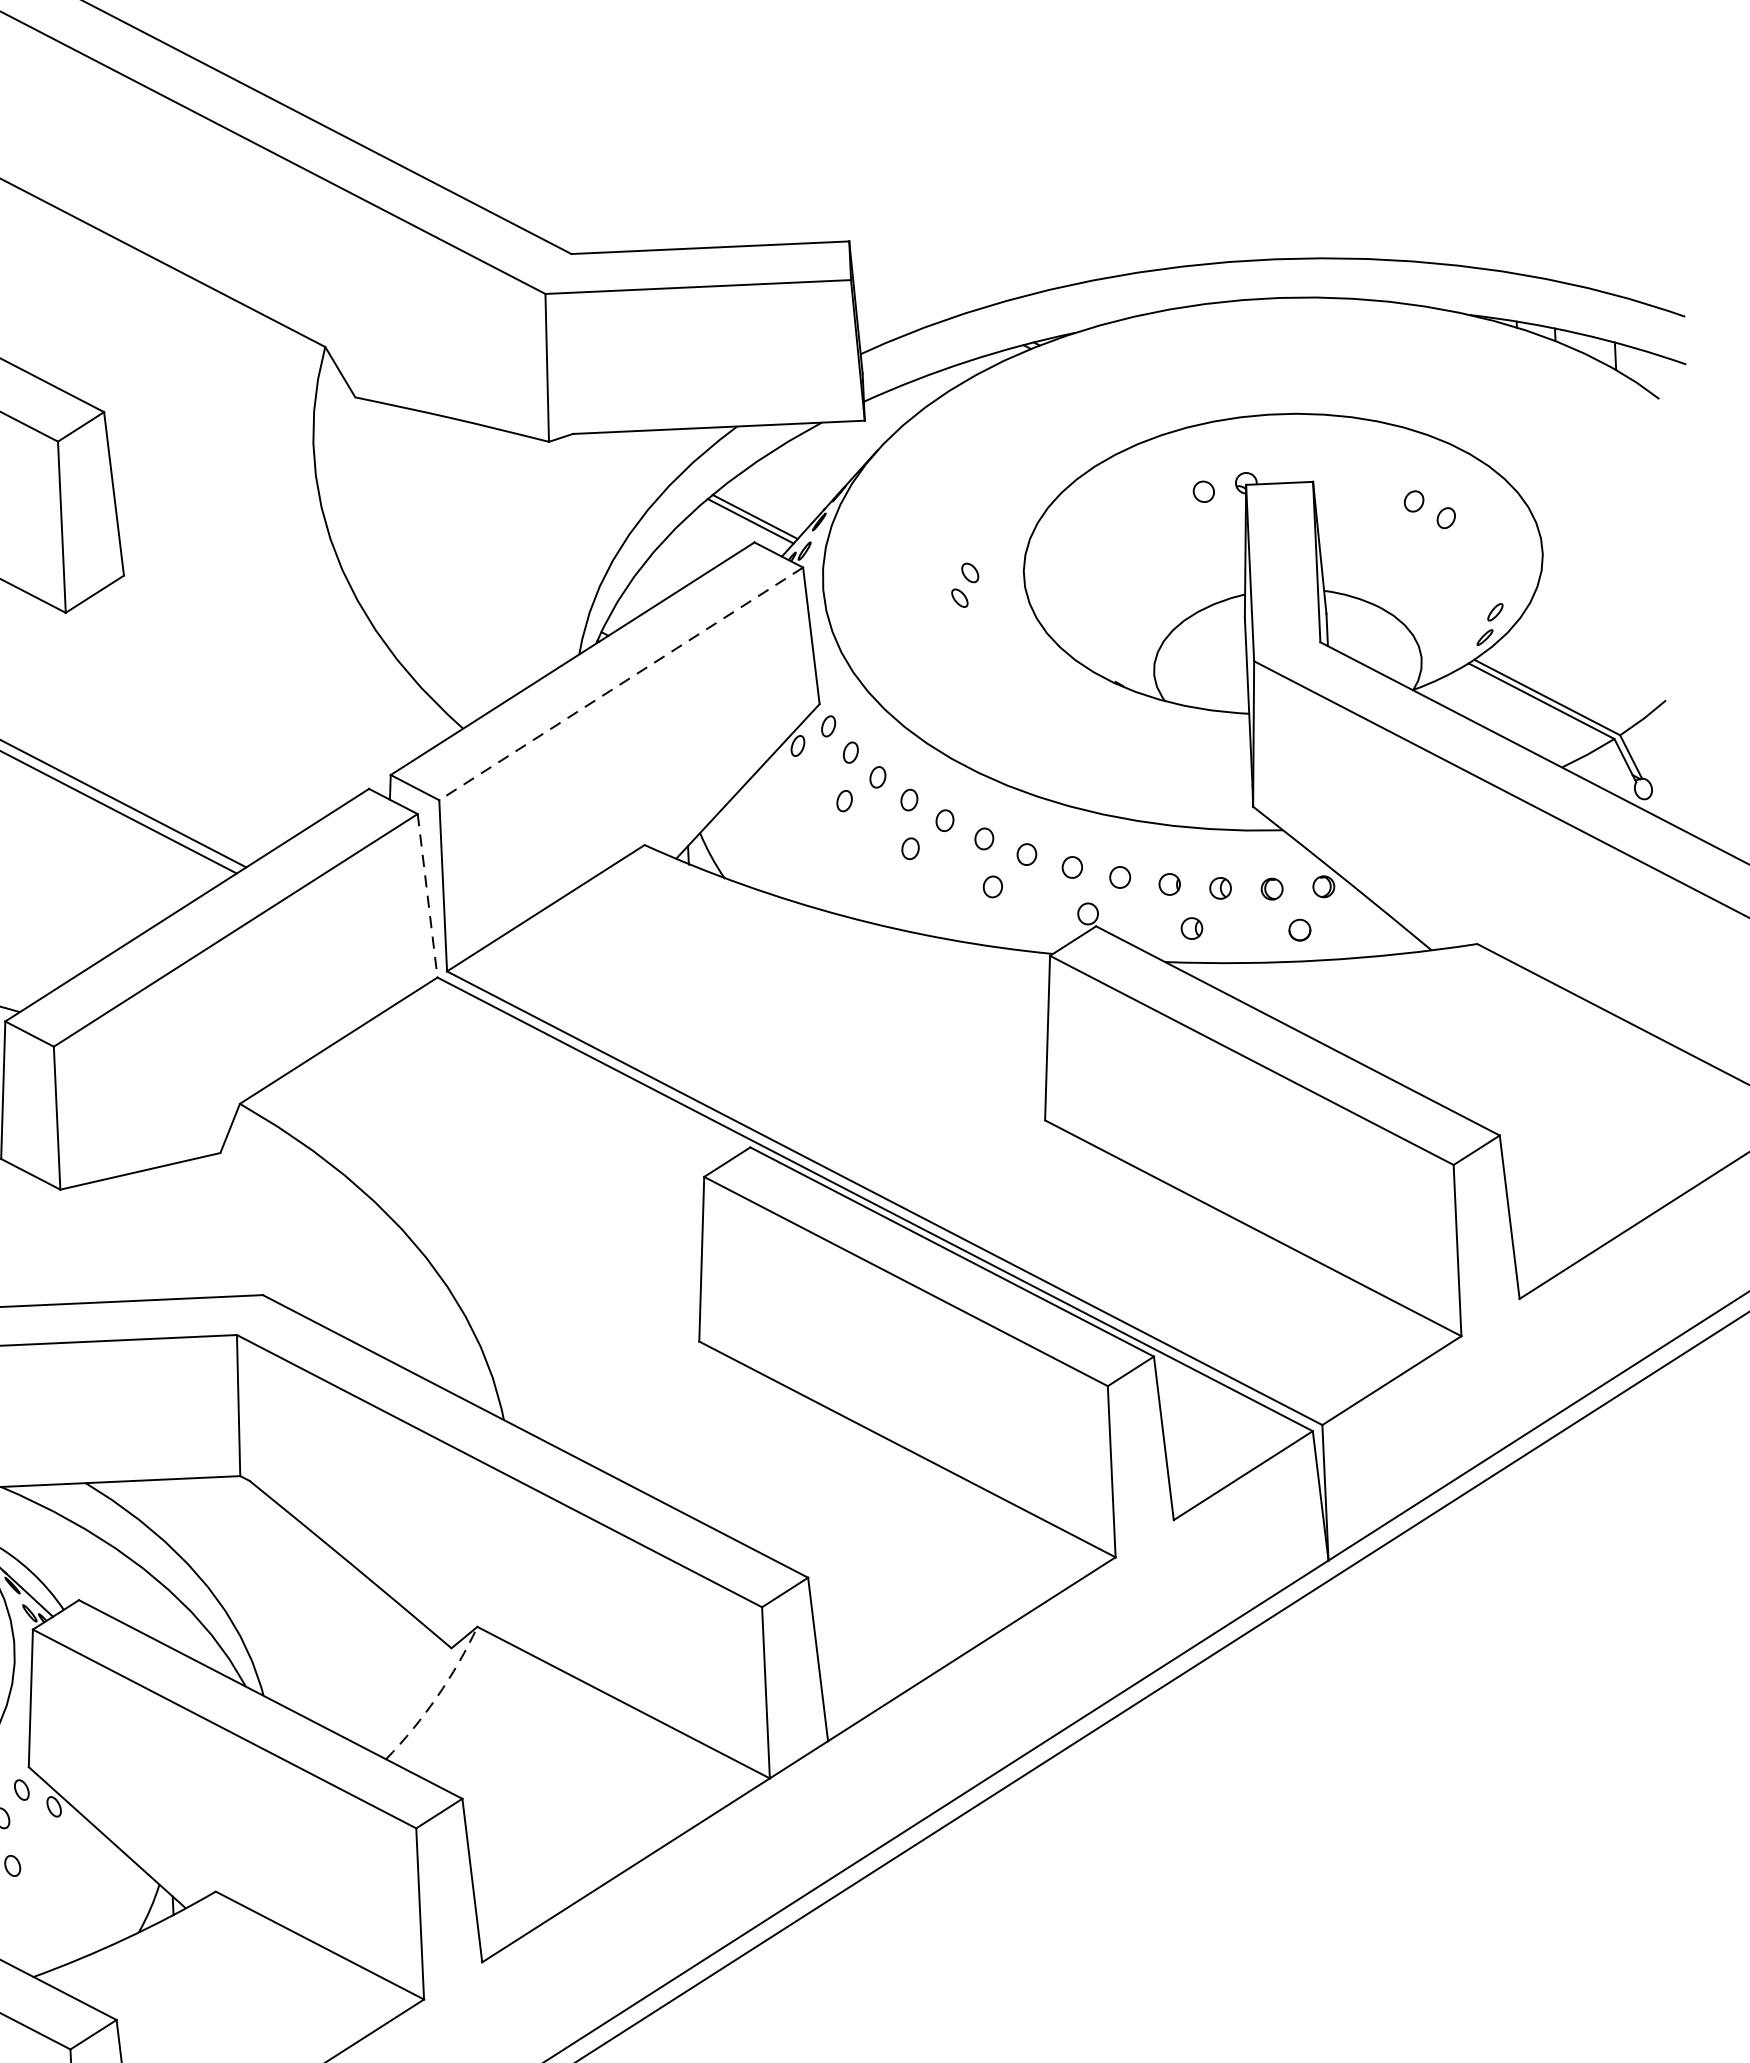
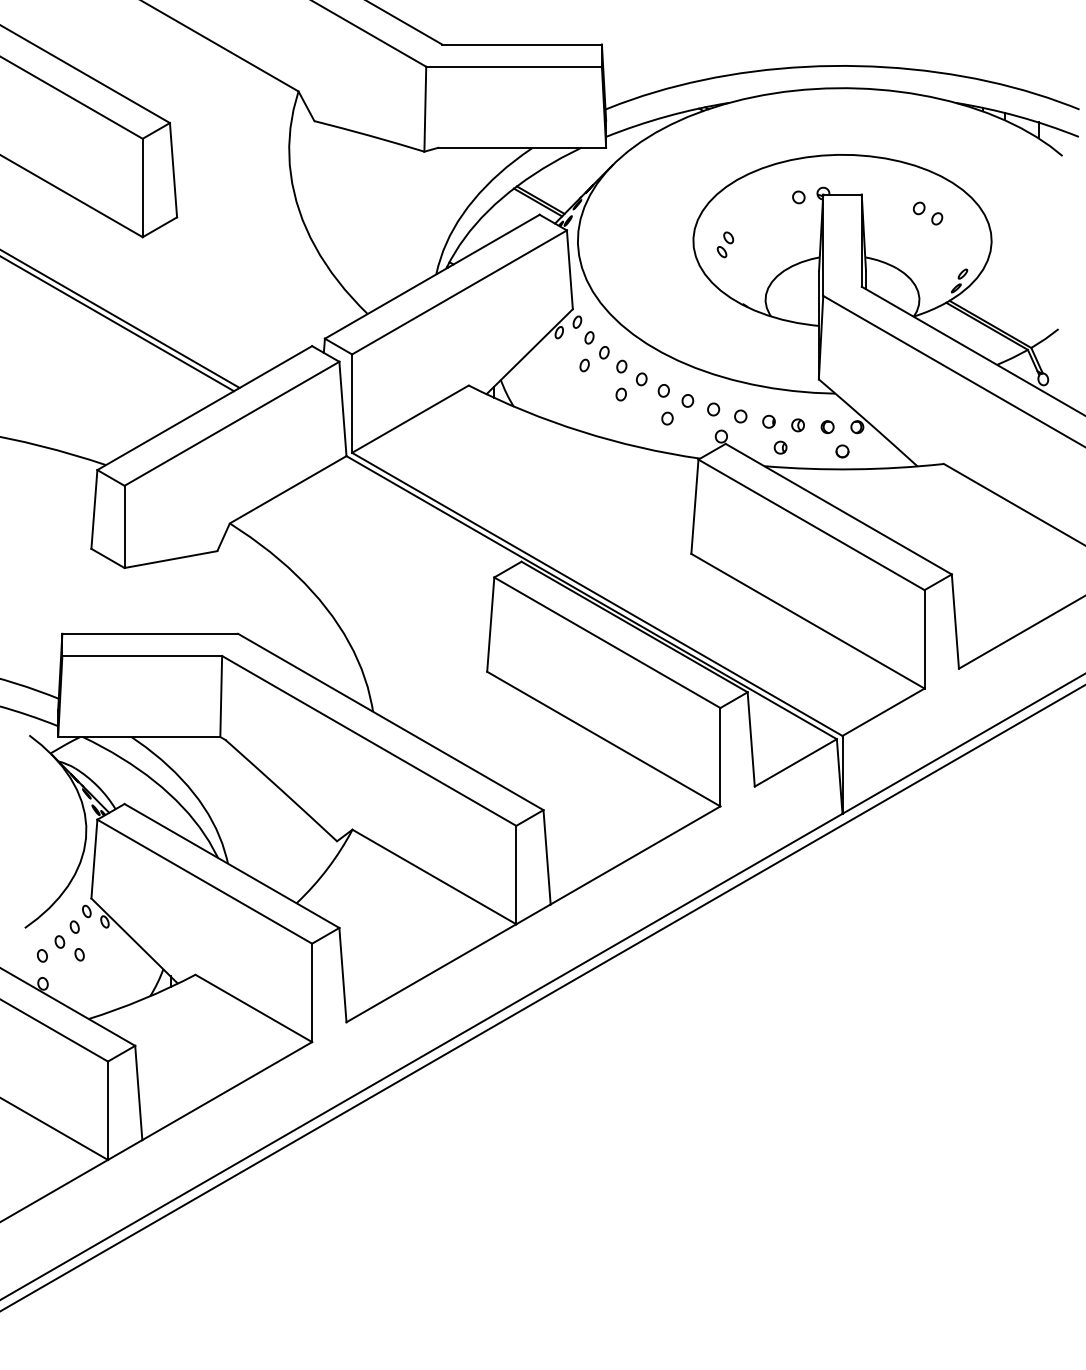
part: (965, 584) -> (725, 244), moved
line: (621, 683) -> (459, 292), dashed -> solid
line: (426, 896) -> (342, 409), dashed -> solid
arc: (437, 1696) -> (327, 868), dashed -> solid

